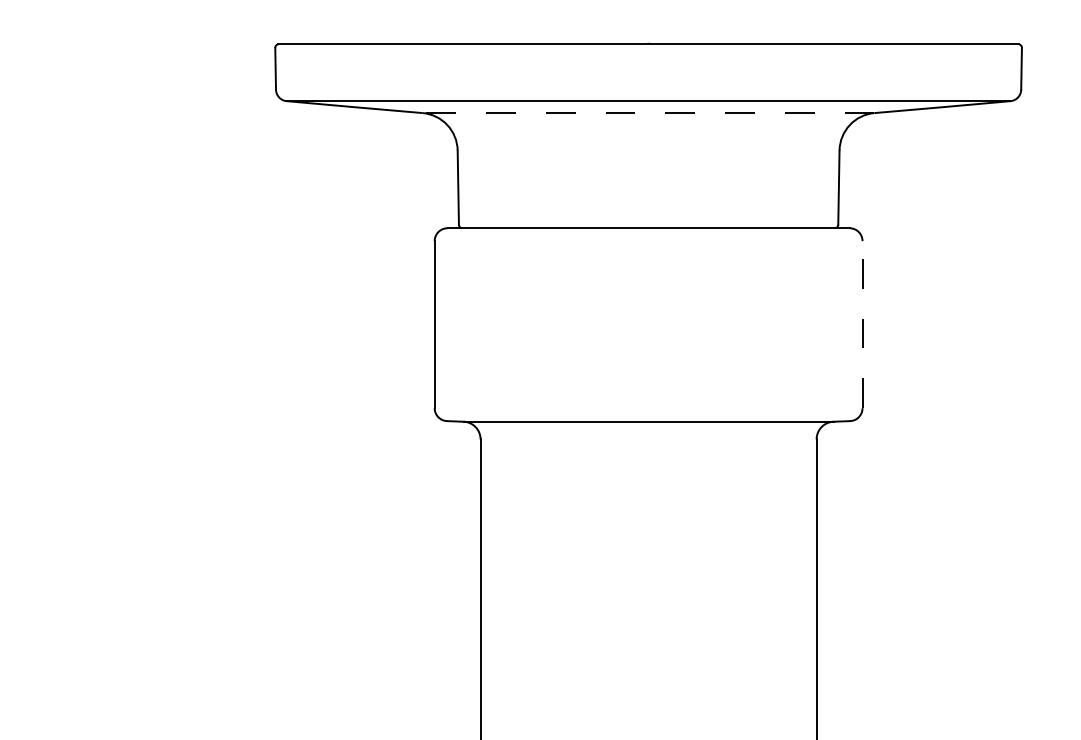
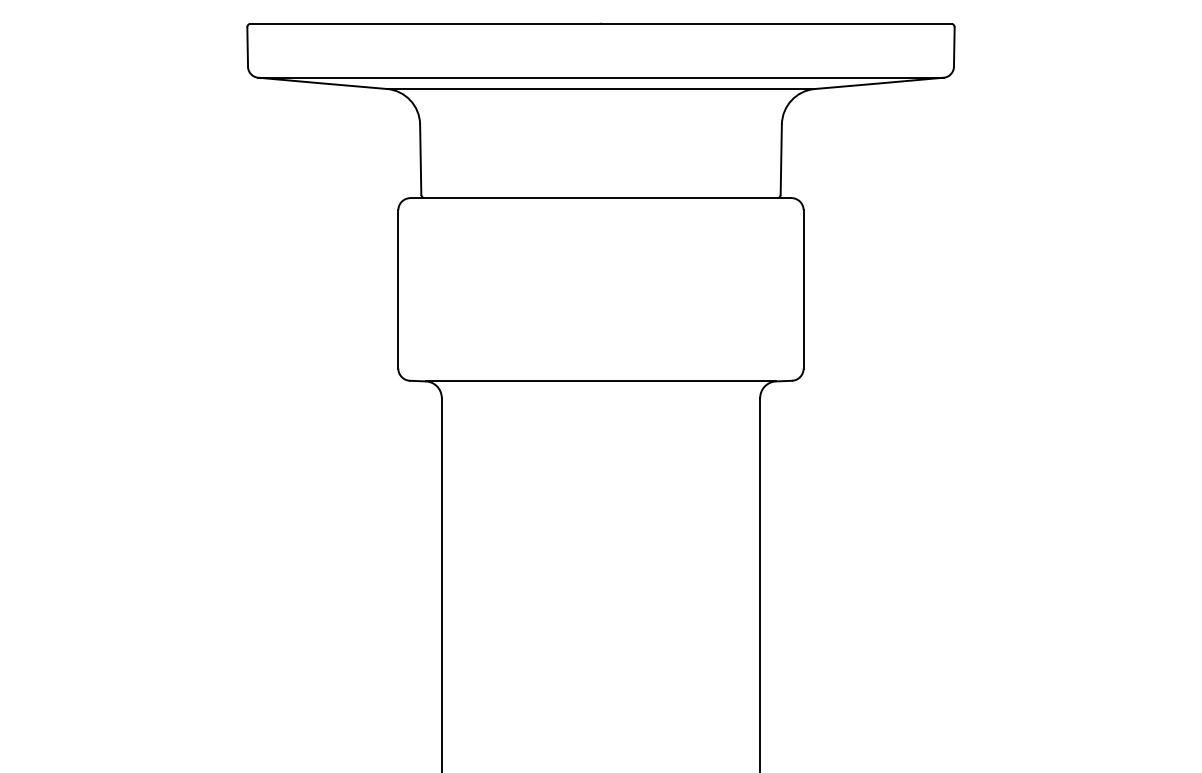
line: (649, 113) -> (601, 89), dashed -> solid
line: (862, 323) -> (803, 288), dashed -> solid

